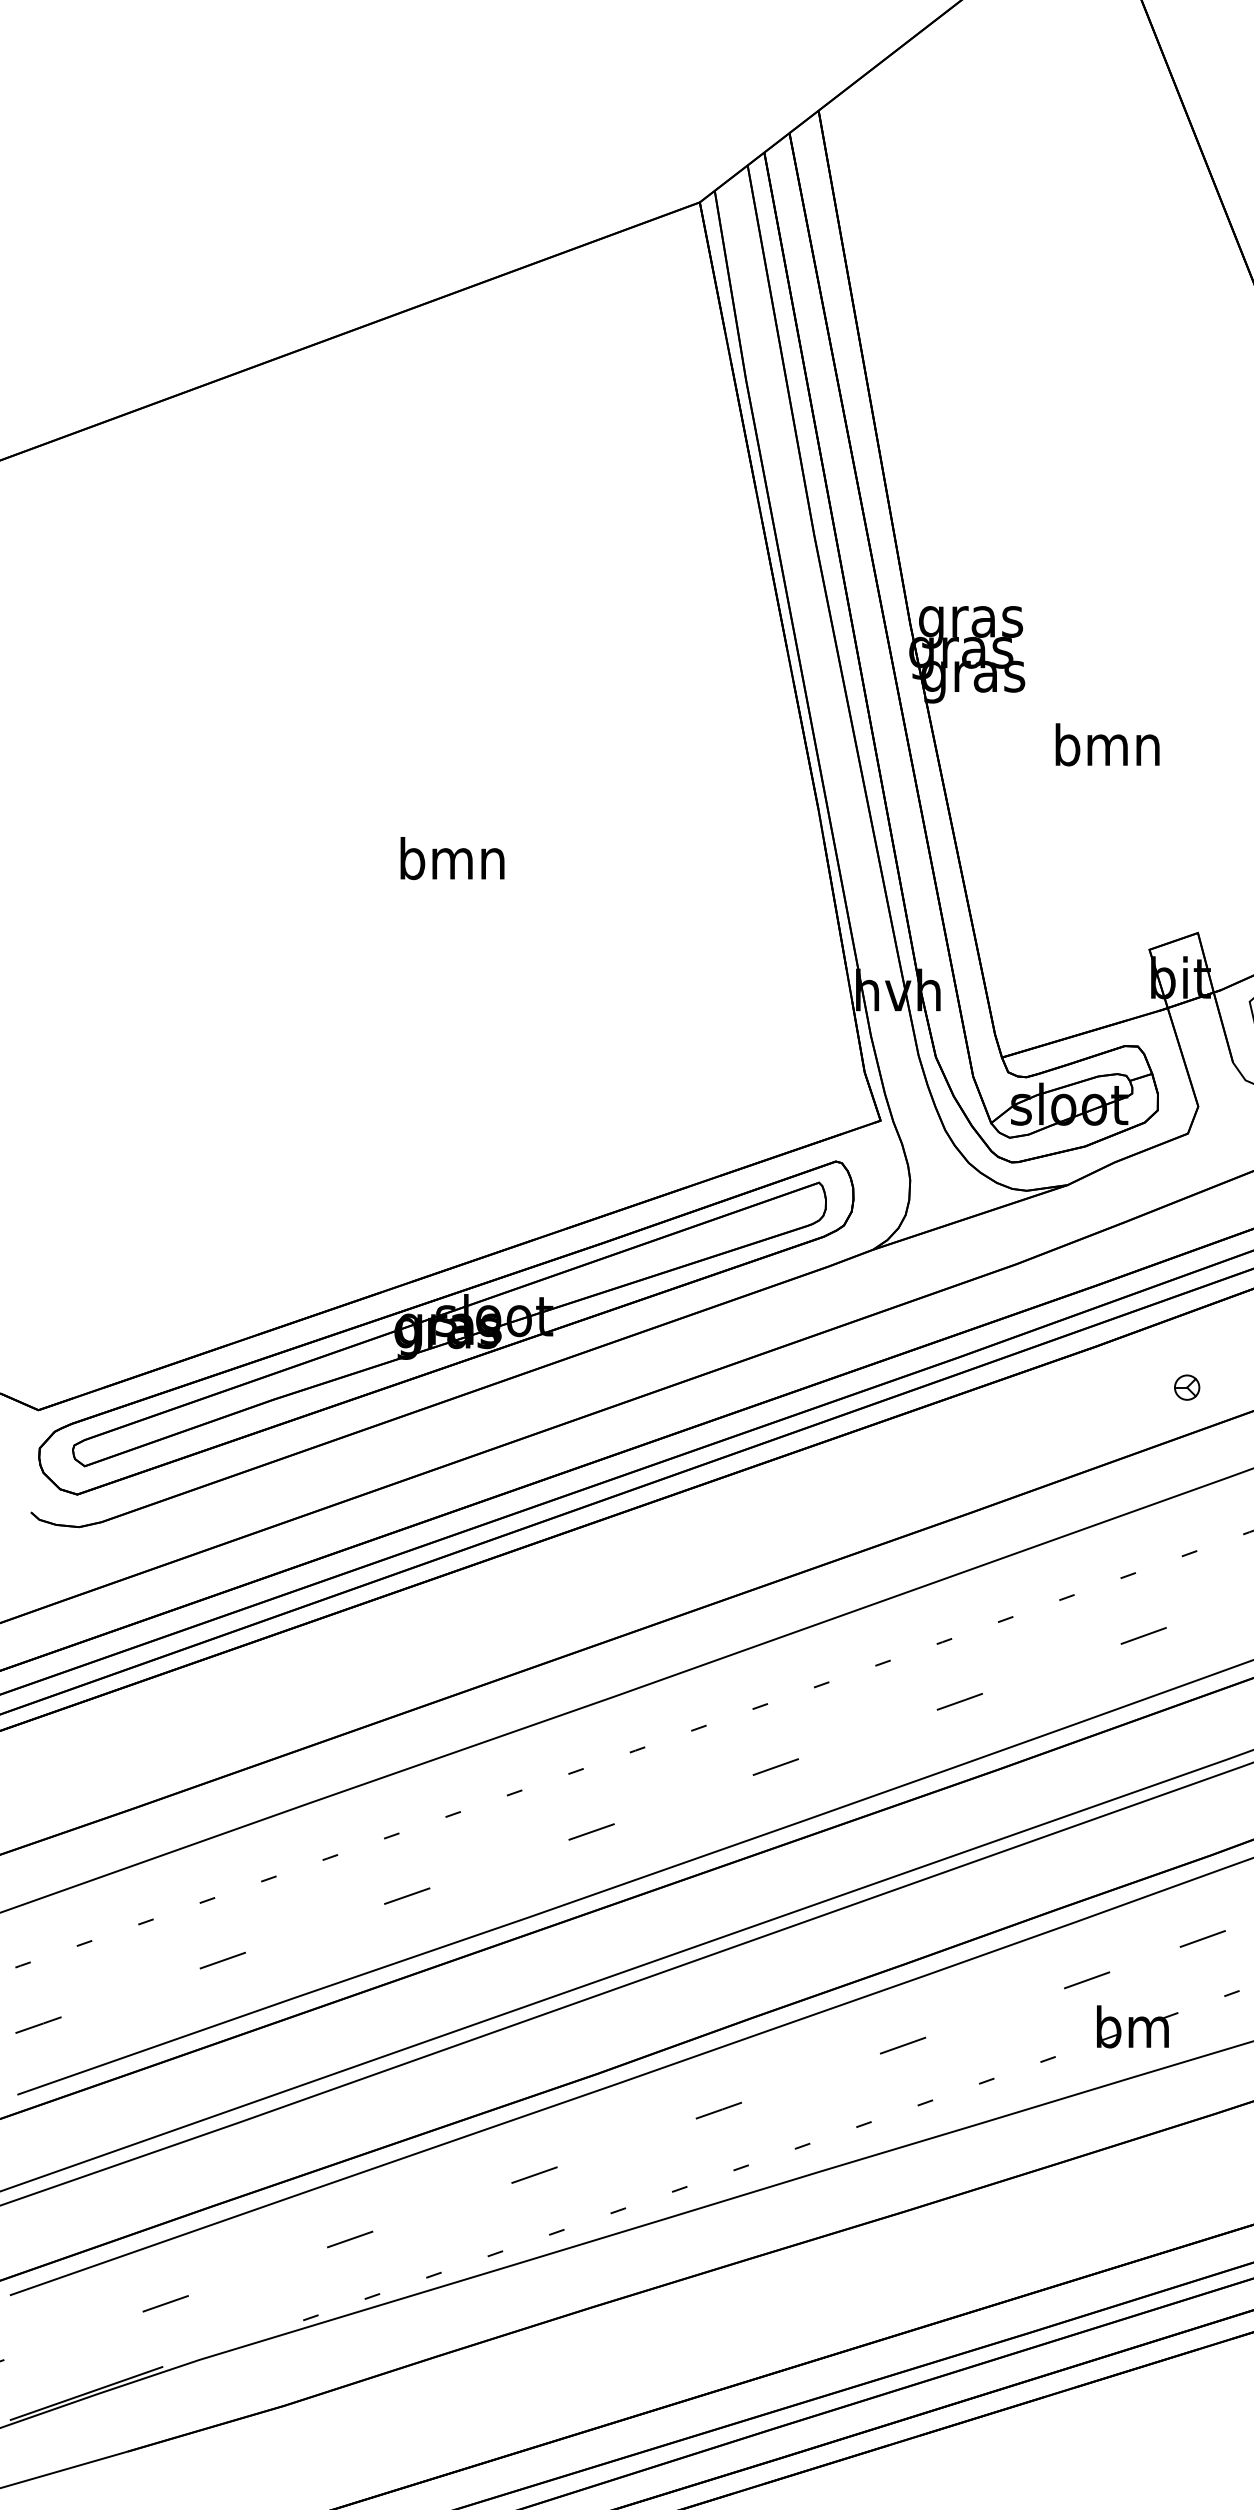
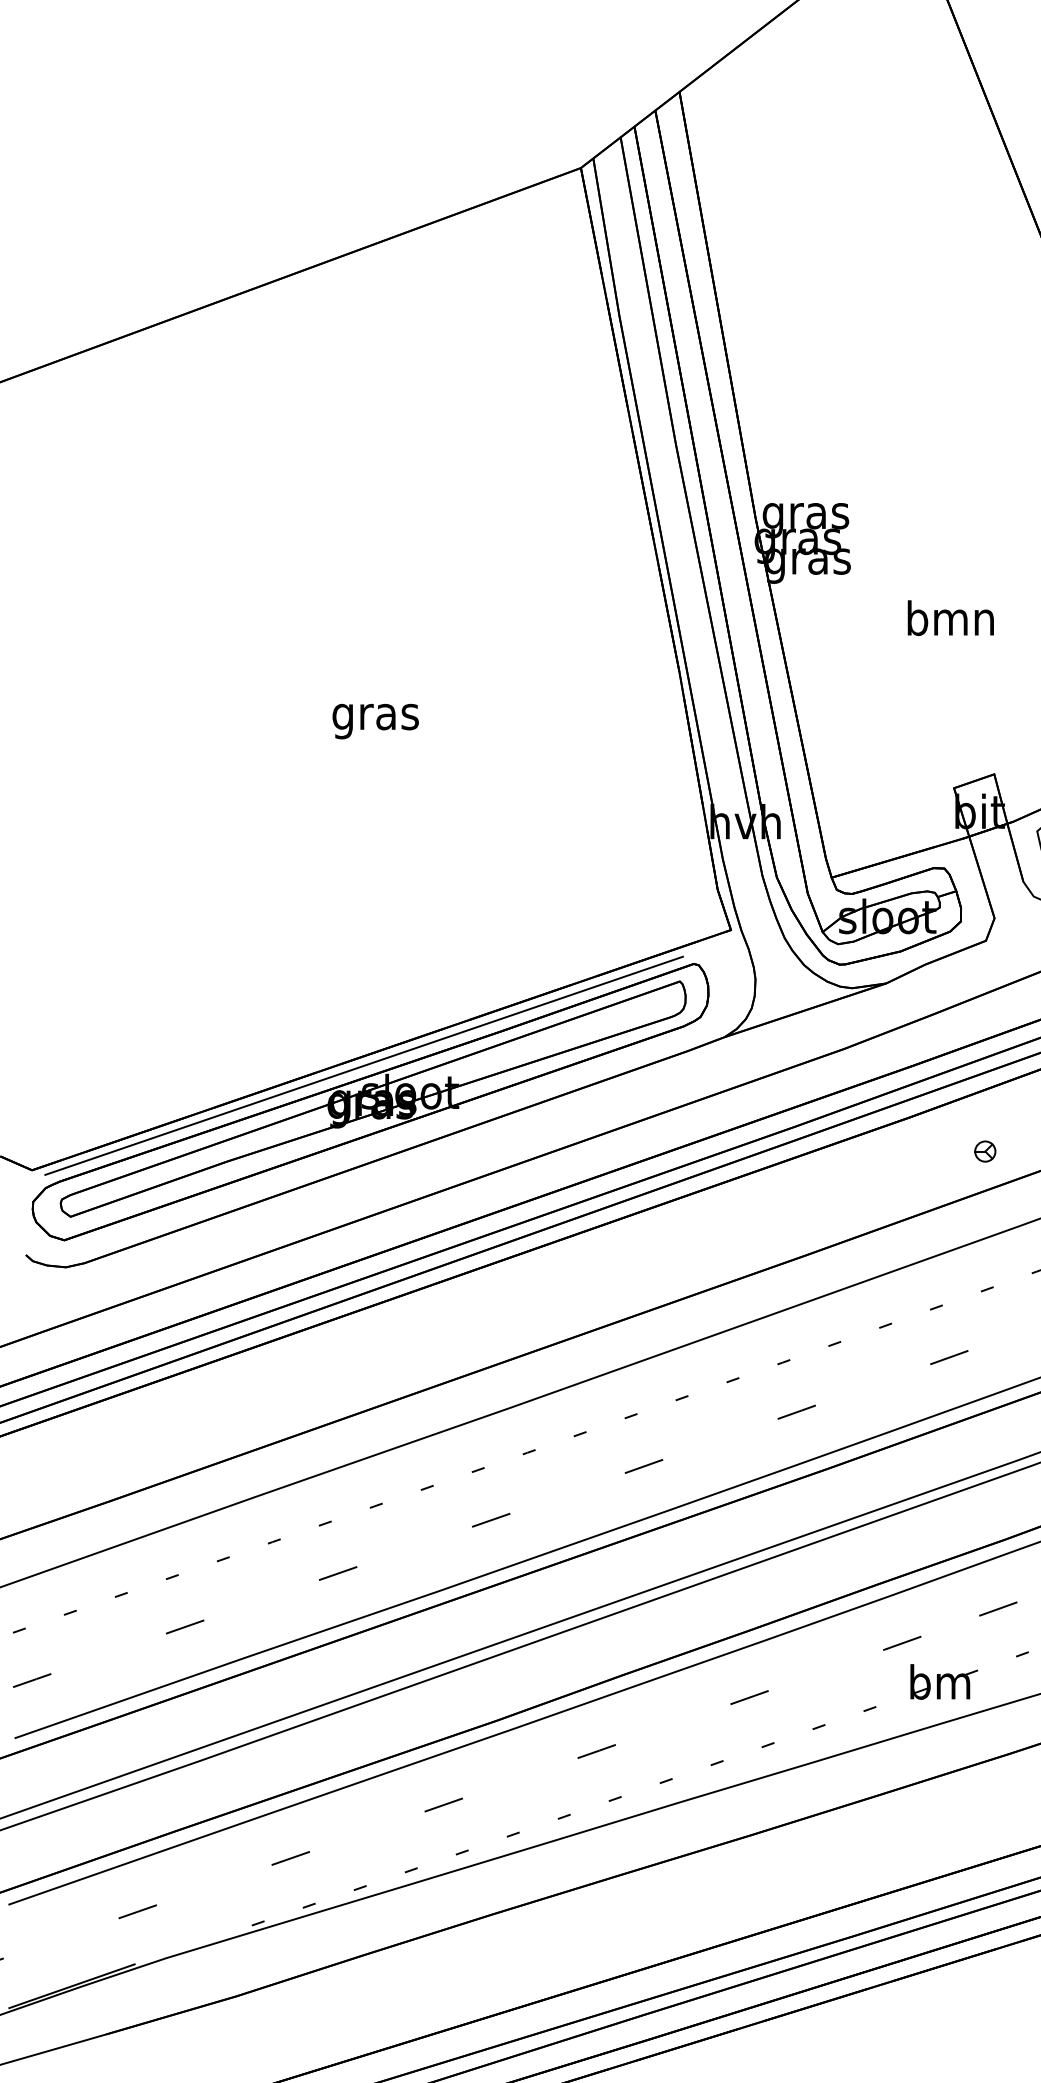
text: (1107, 744) -> (950, 617), moved
text: (452, 863) -> (375, 716), bmn -> gras
line: (438, 1283) -> (364, 1065), added

